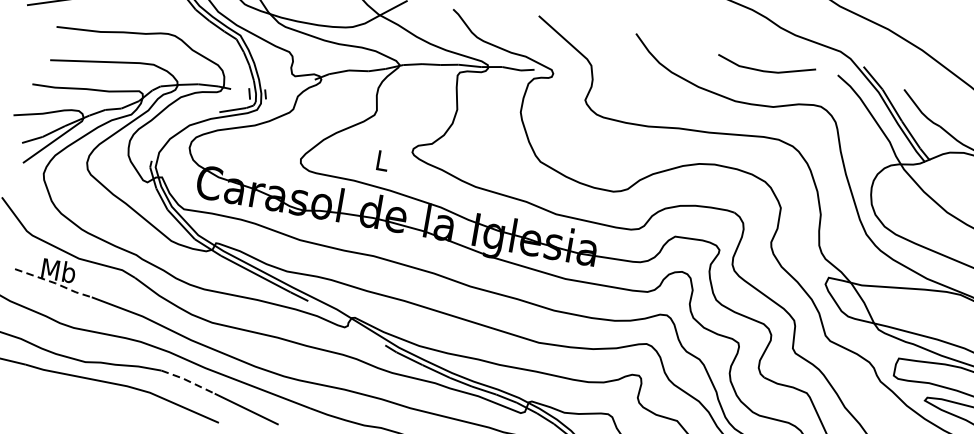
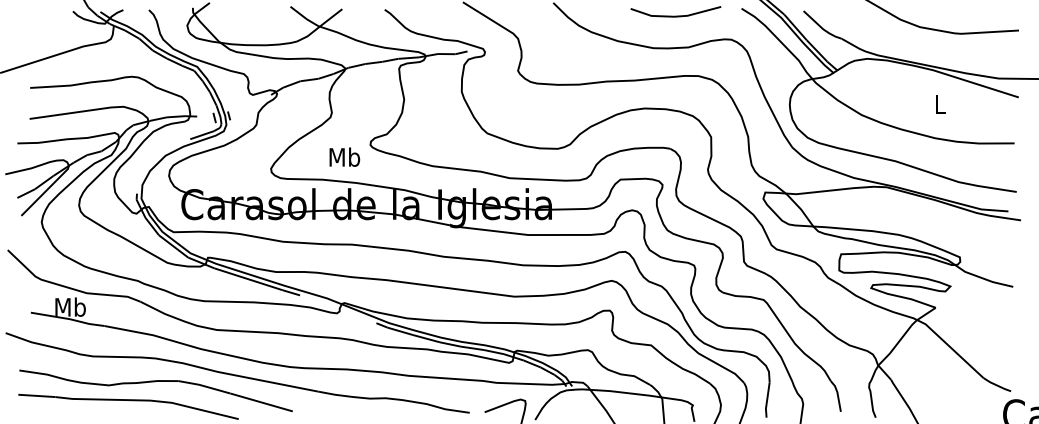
text: (382, 159) -> (344, 156), L -> Mb
line: (55, 283) -> (69, 319), dashed -> solid
line: (188, 381) -> (204, 386), dashed -> solid

